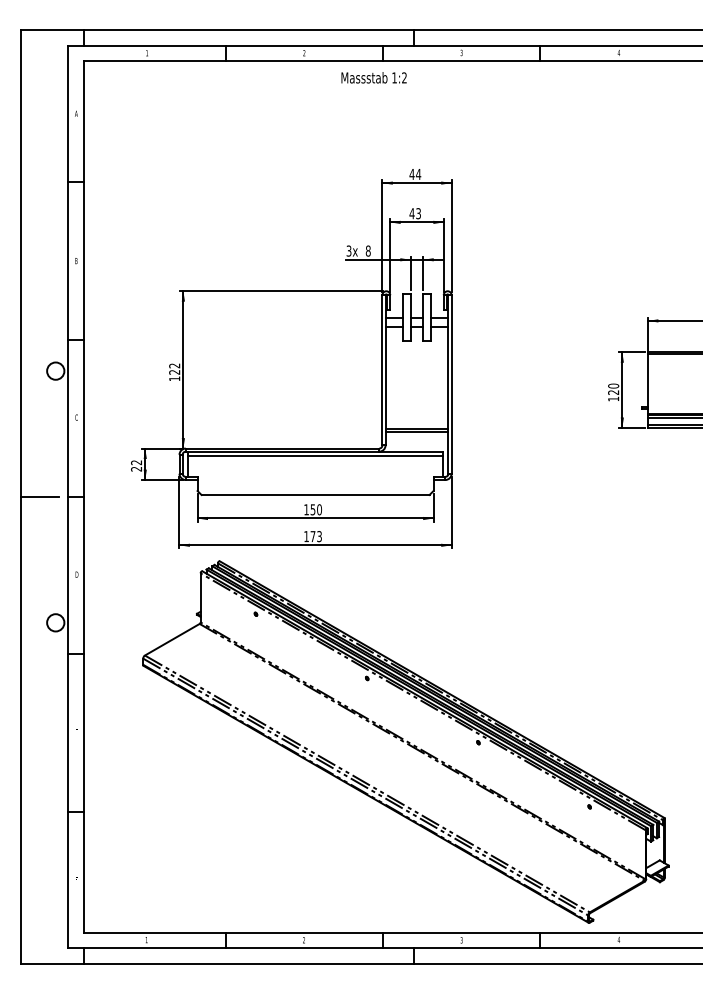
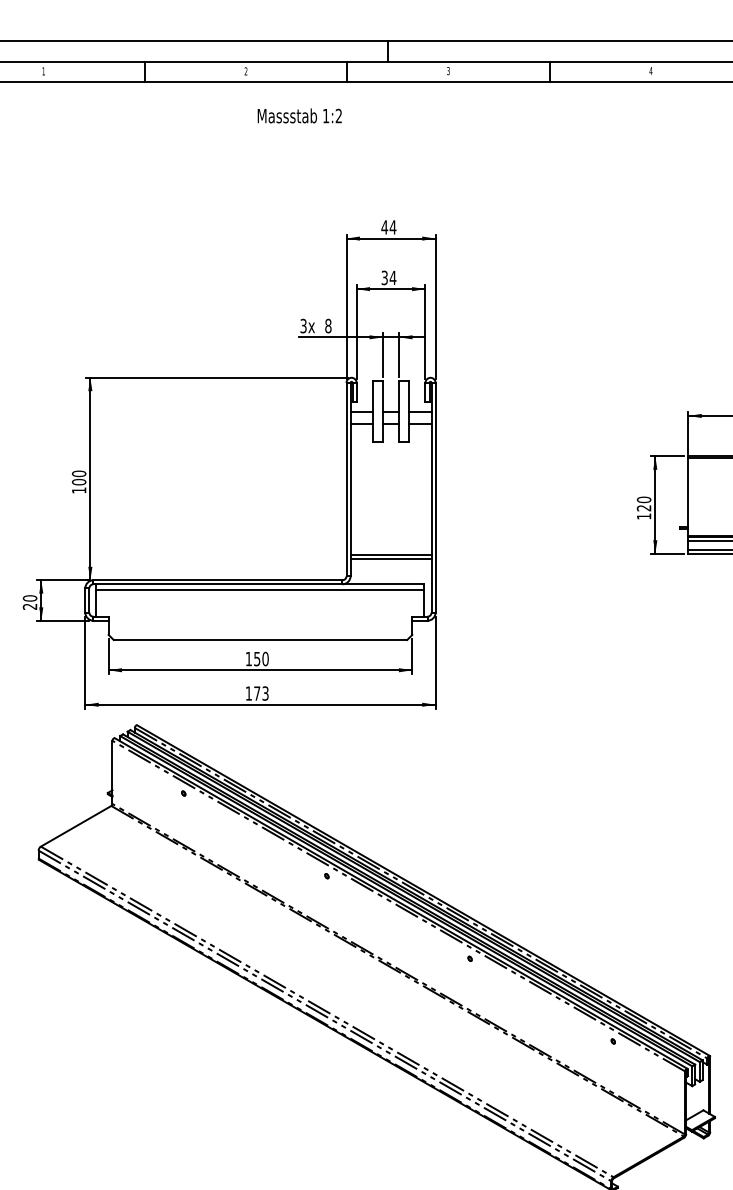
text: (373, 77) -> (299, 115), moved
text: (415, 213) -> (389, 277), 43 -> 34
text: (174, 368) -> (78, 477), 122 -> 100
text: (136, 462) -> (30, 598), 22 -> 20

